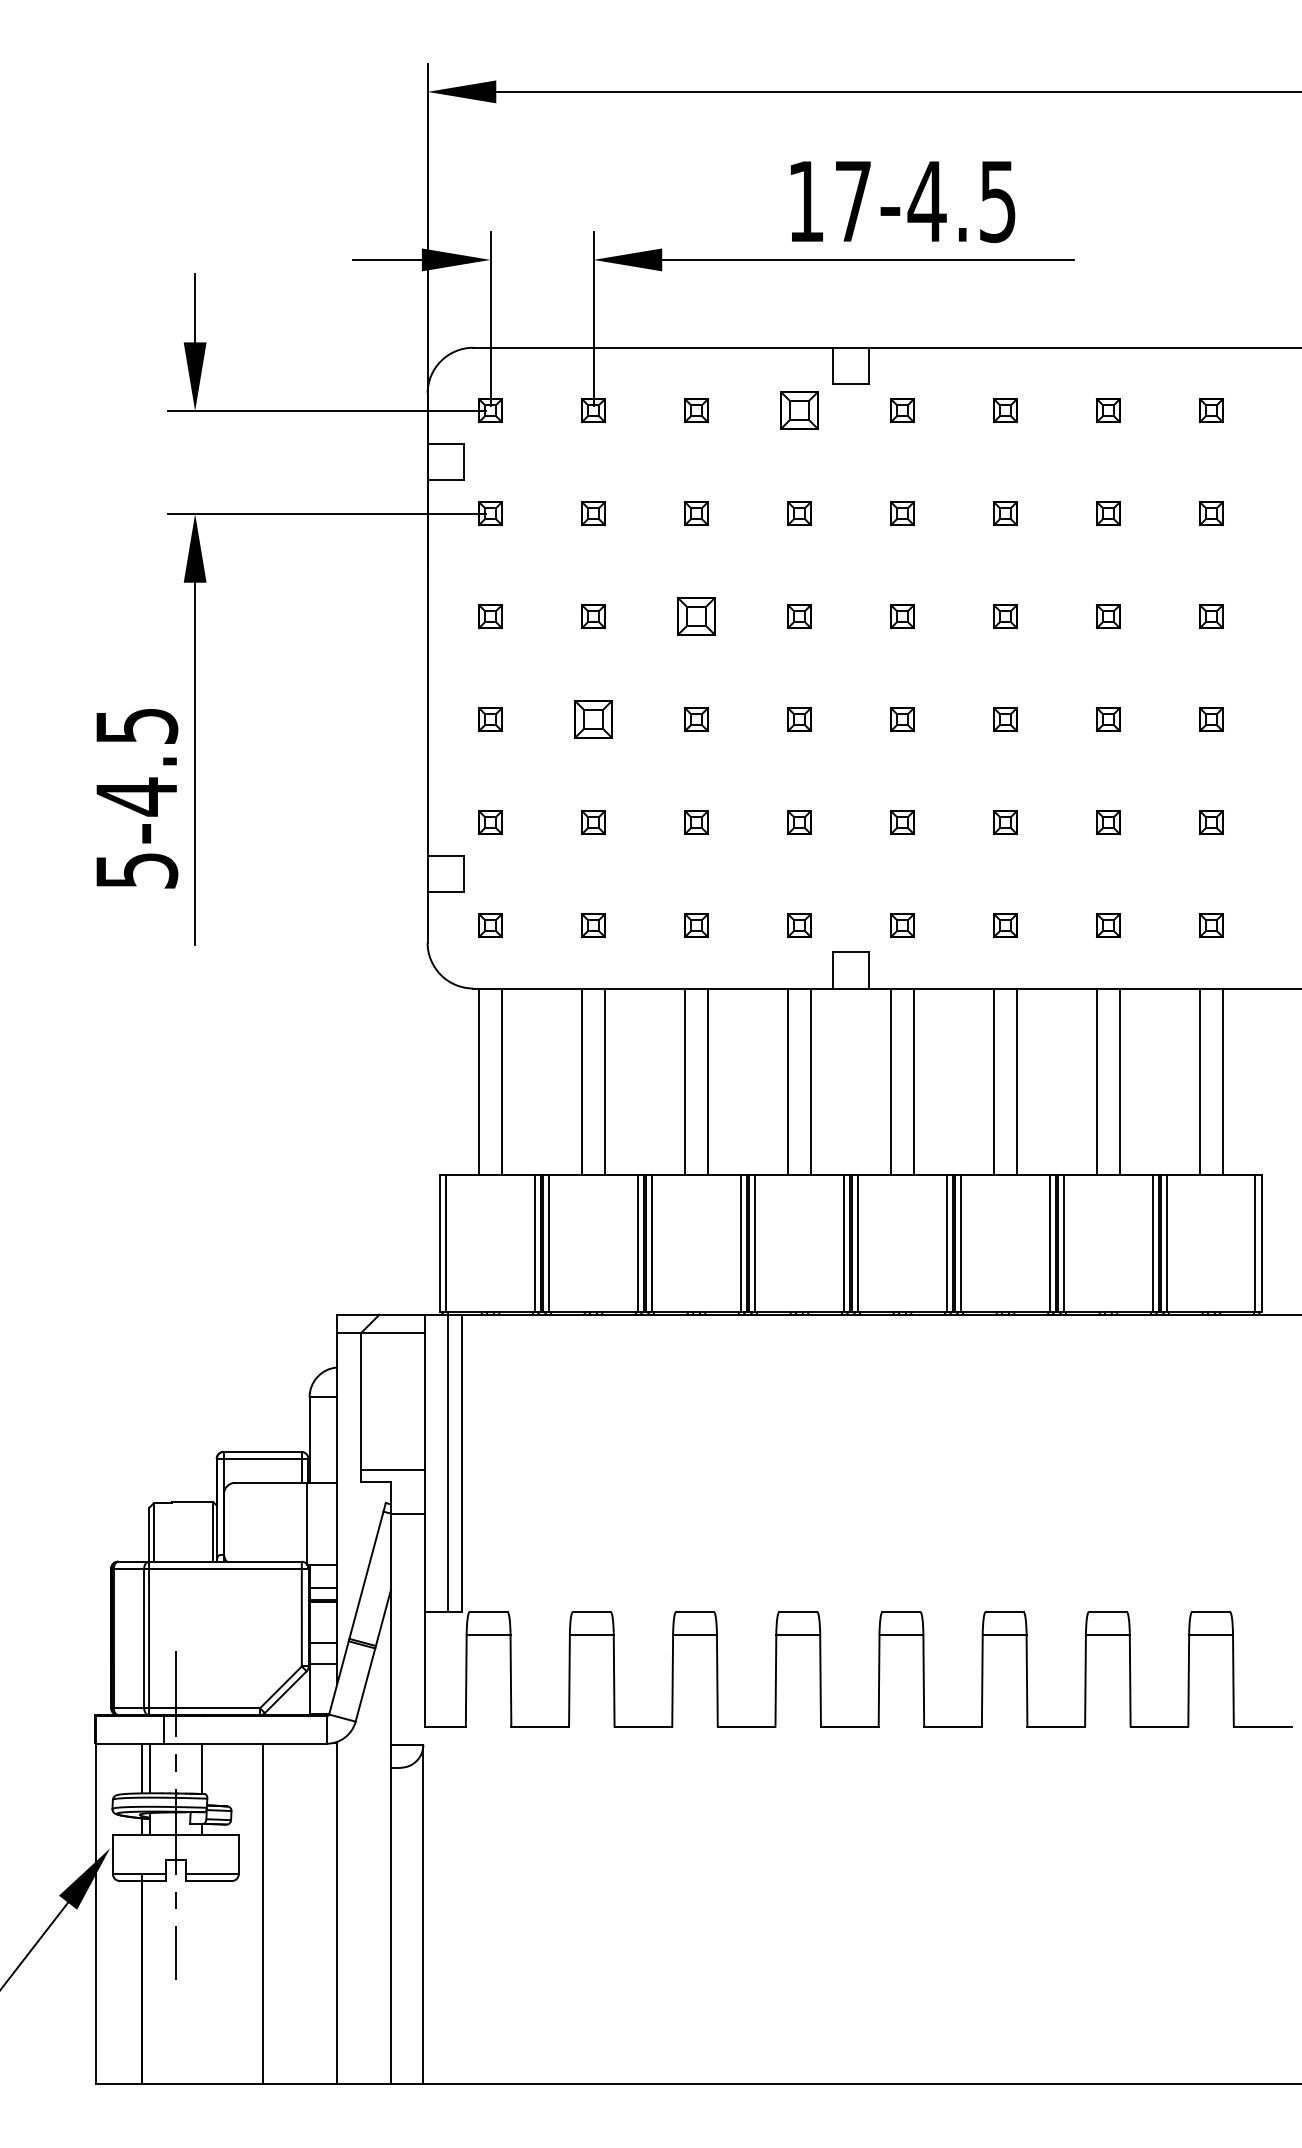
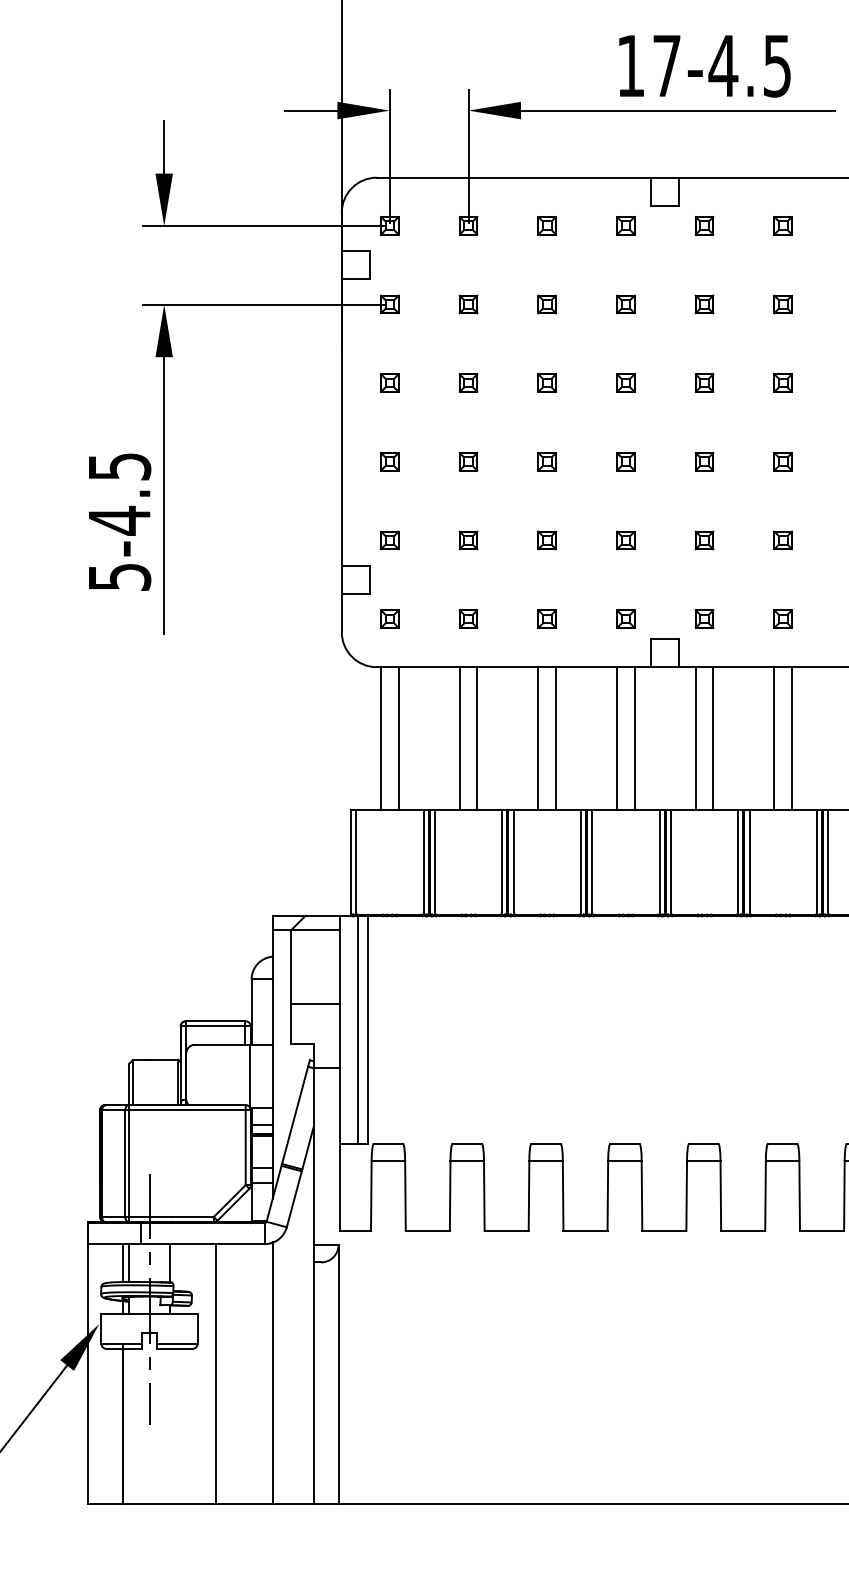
part: (799, 410) -> (625, 225), size x0.62
part: (696, 616) -> (547, 383), size x0.62
part: (593, 719) -> (468, 461), size x0.62
line: (393, 1470) -> (315, 1004), moved

